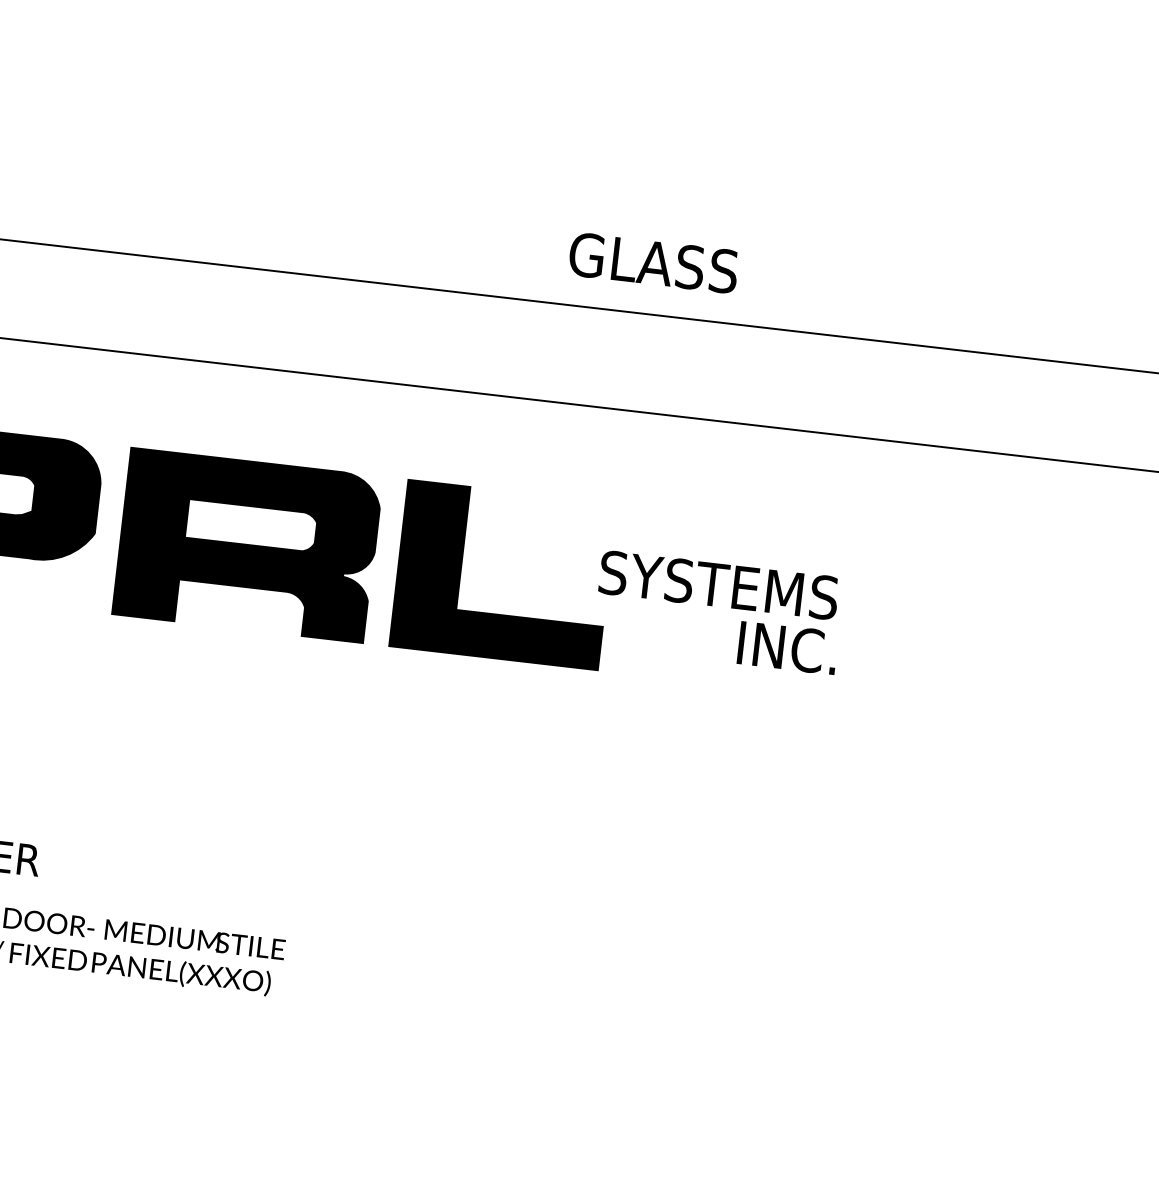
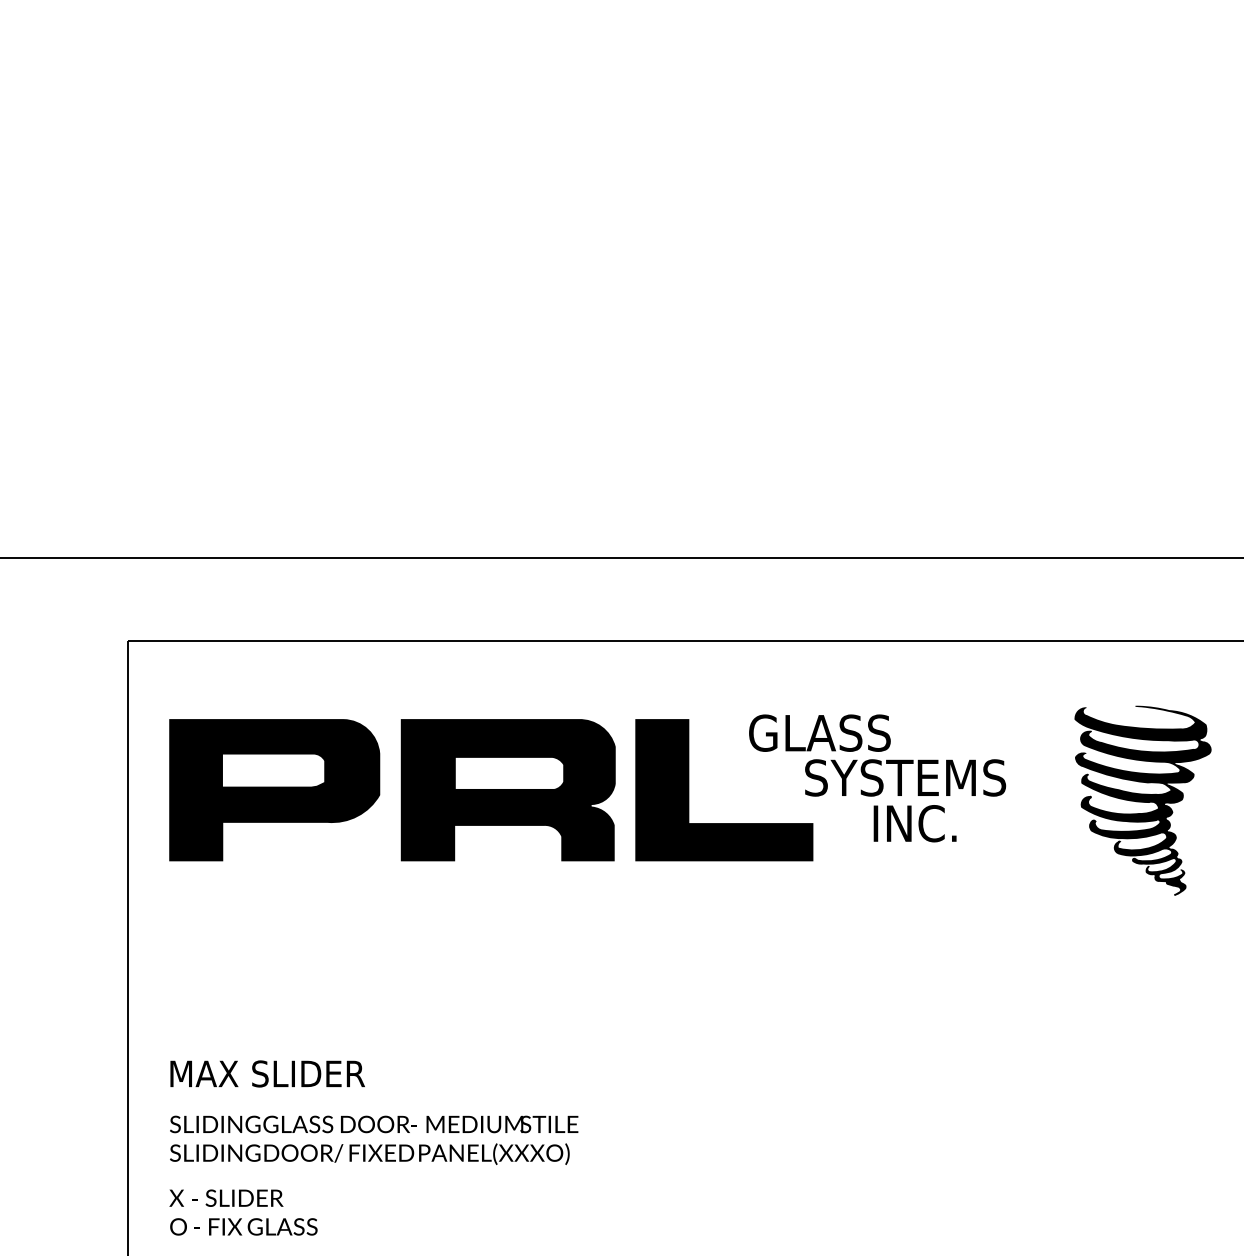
text: (653, 262) -> (819, 732), moved
fill: (995, 644) -> (1142, 800), added
text: (787, 647) -> (914, 823), moved

